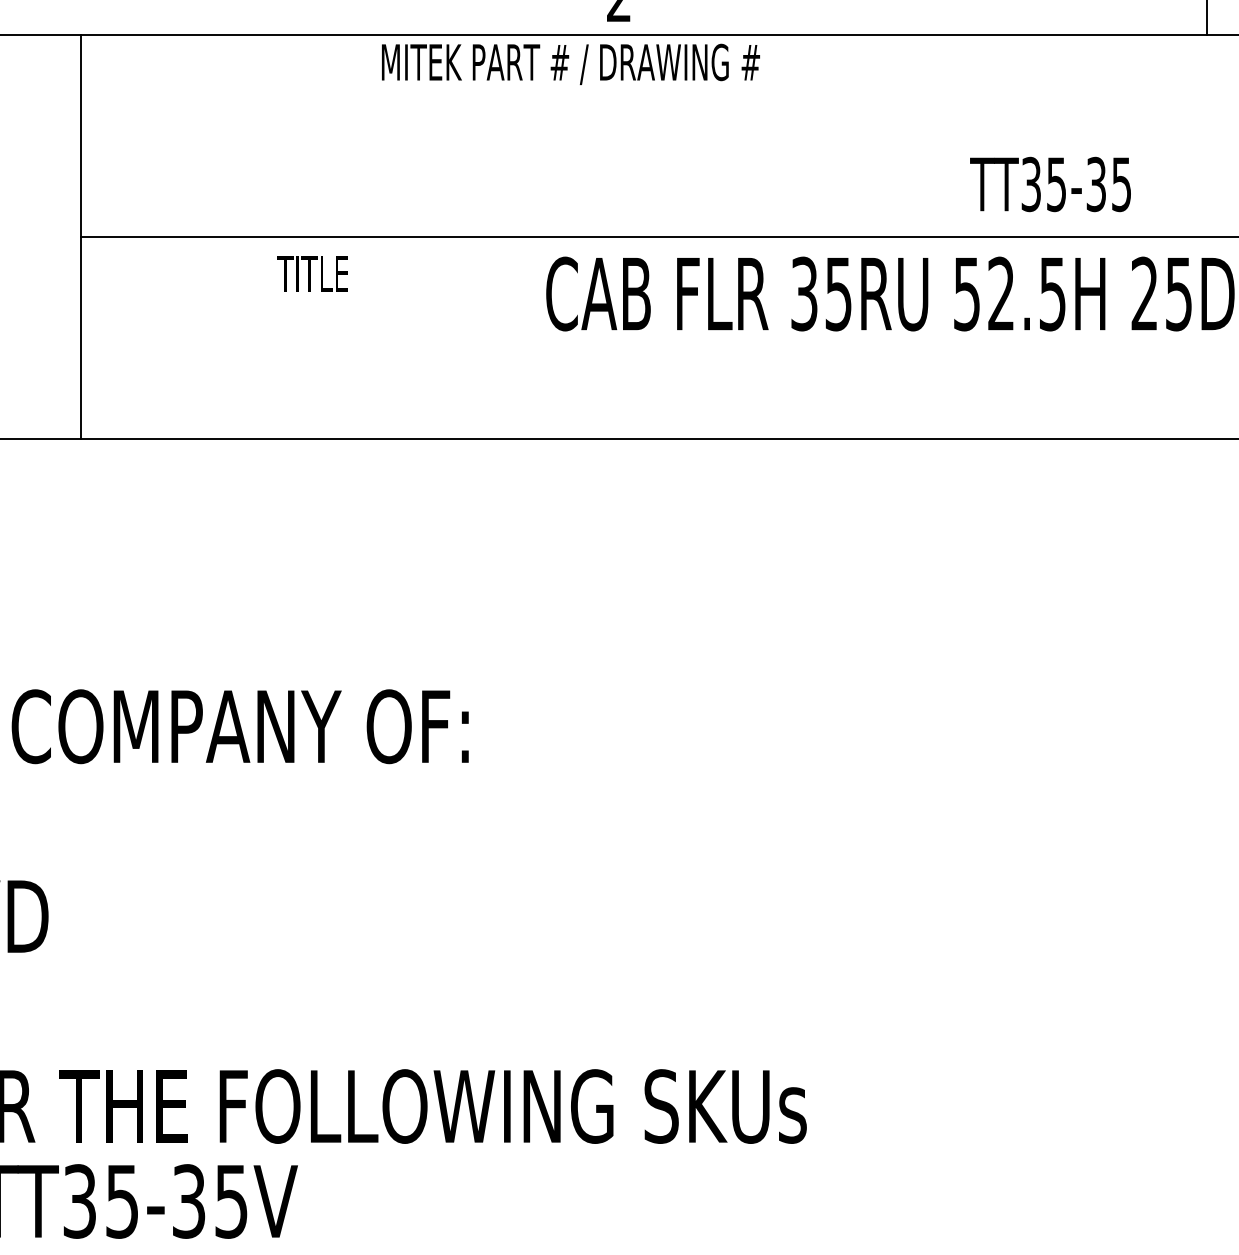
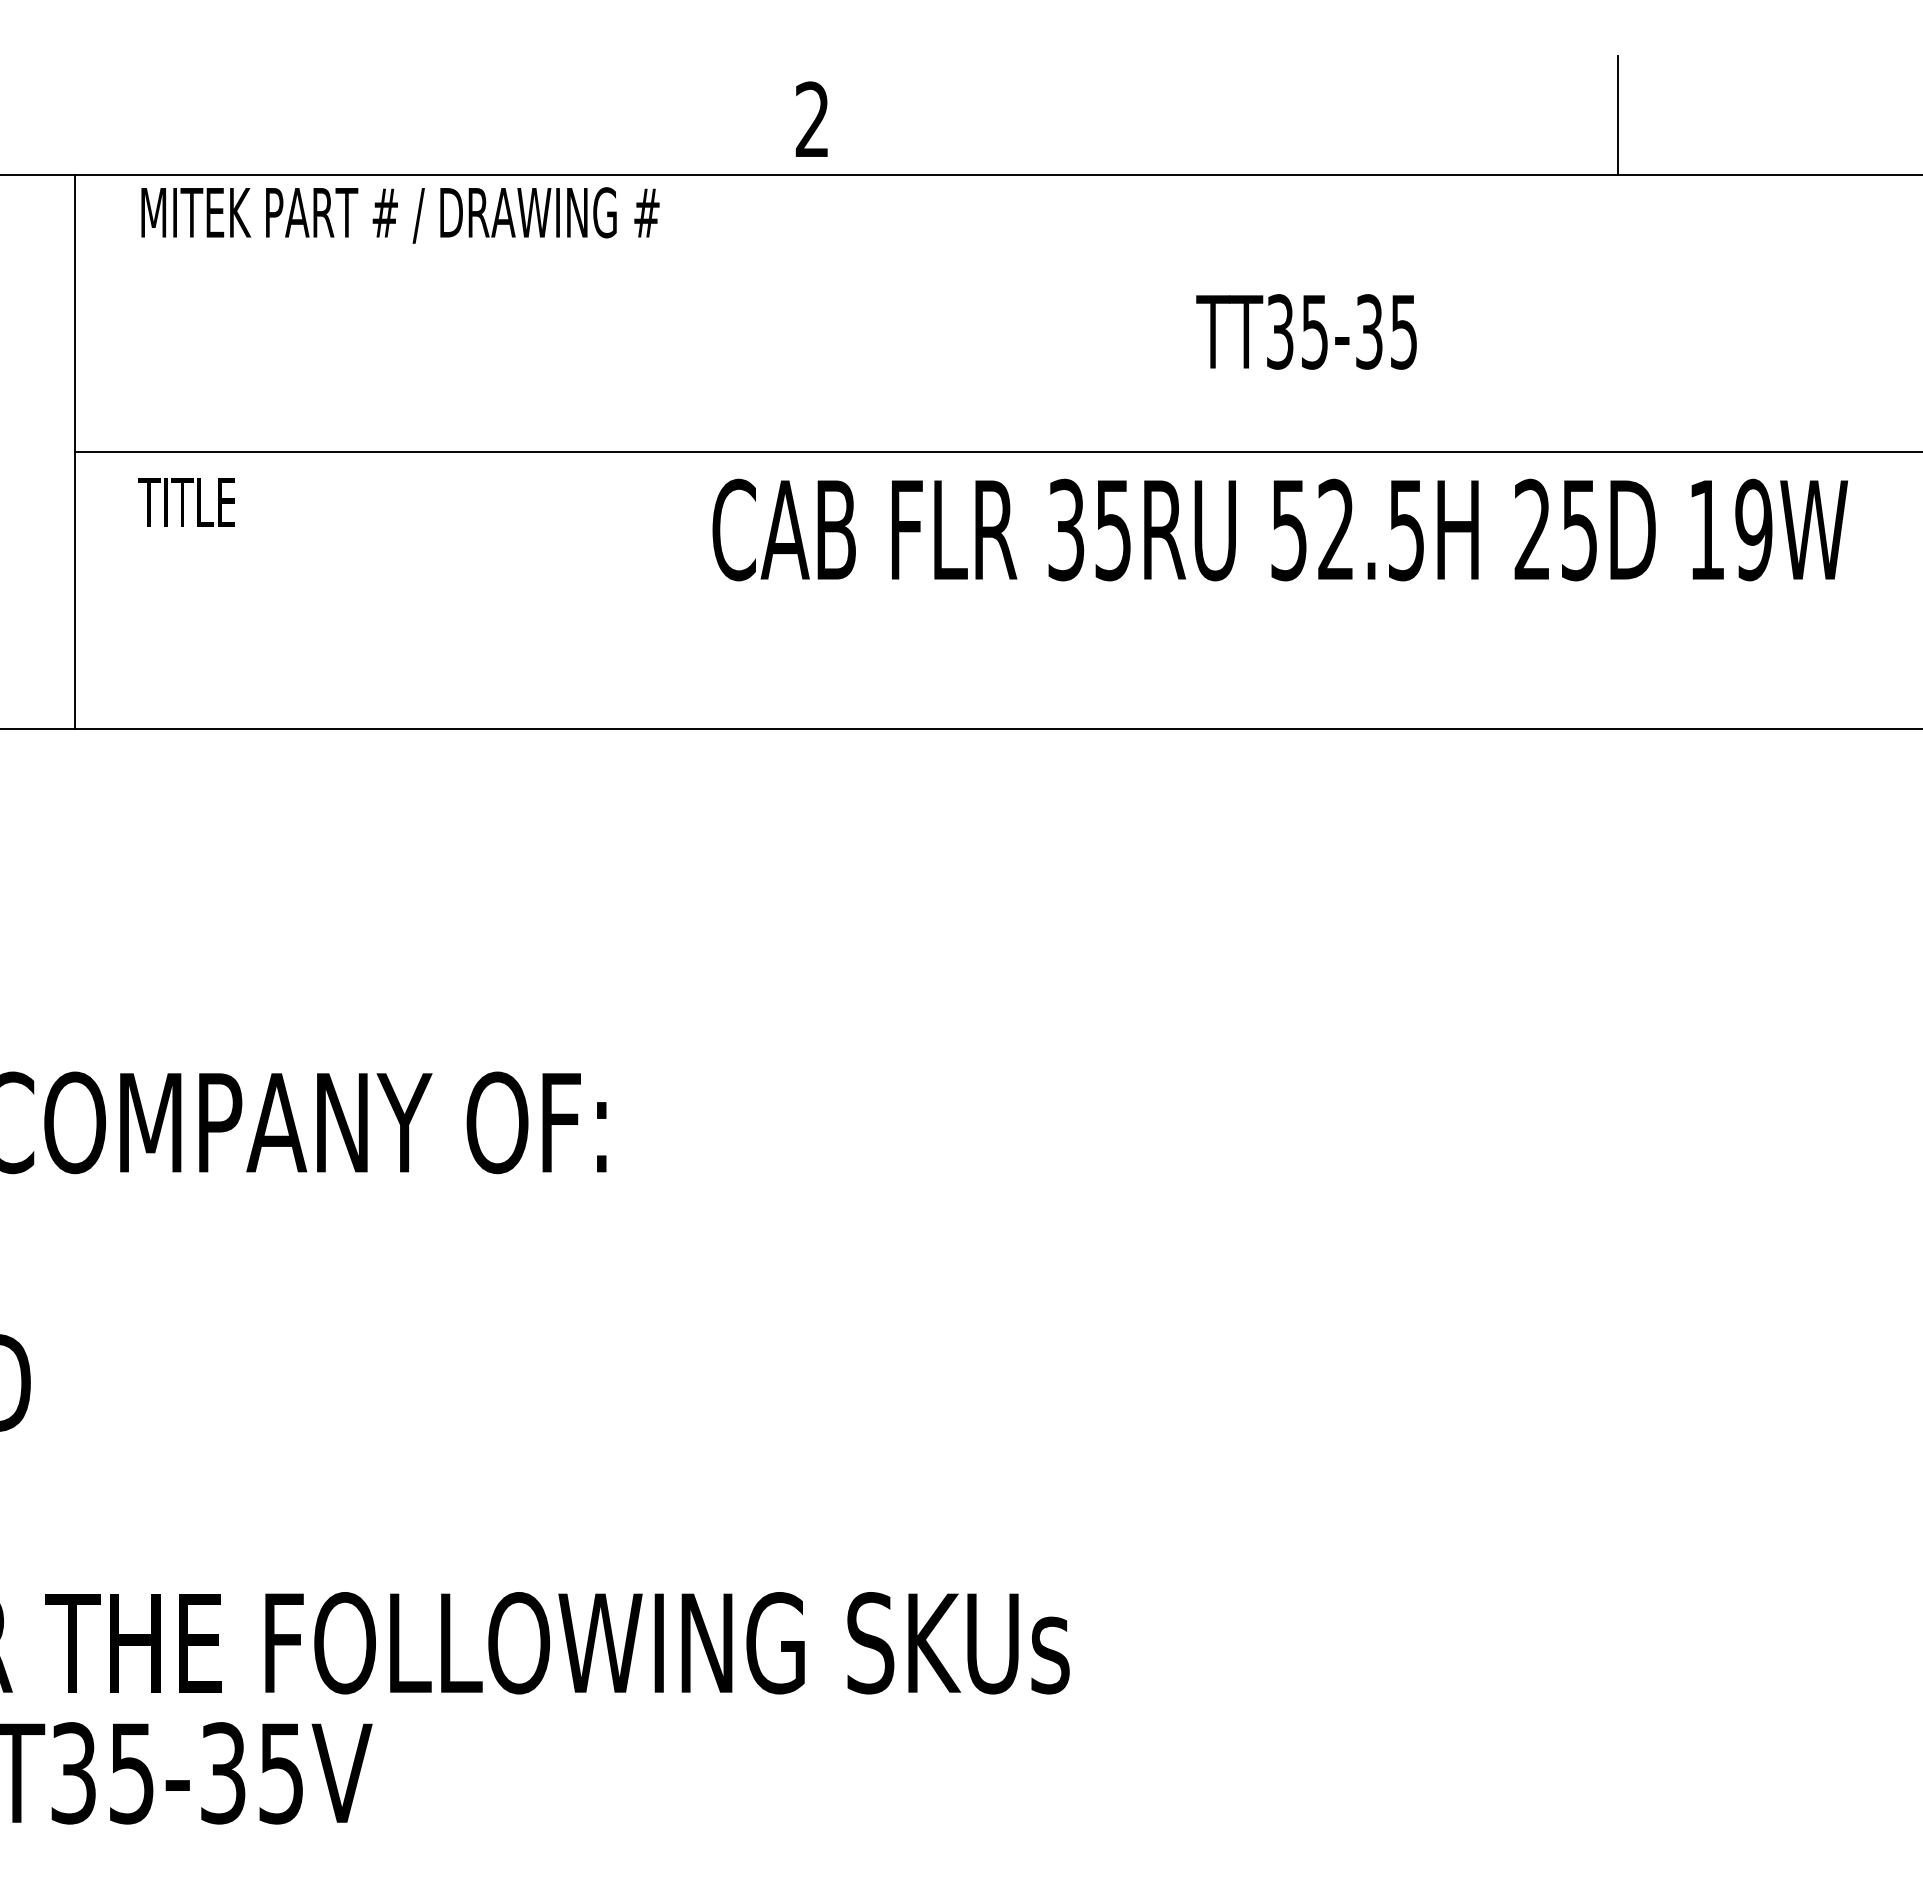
text: (570, 64) -> (400, 215), moved
text: (1050, 184) -> (1306, 331), moved
text: (312, 273) -> (186, 502), moved

